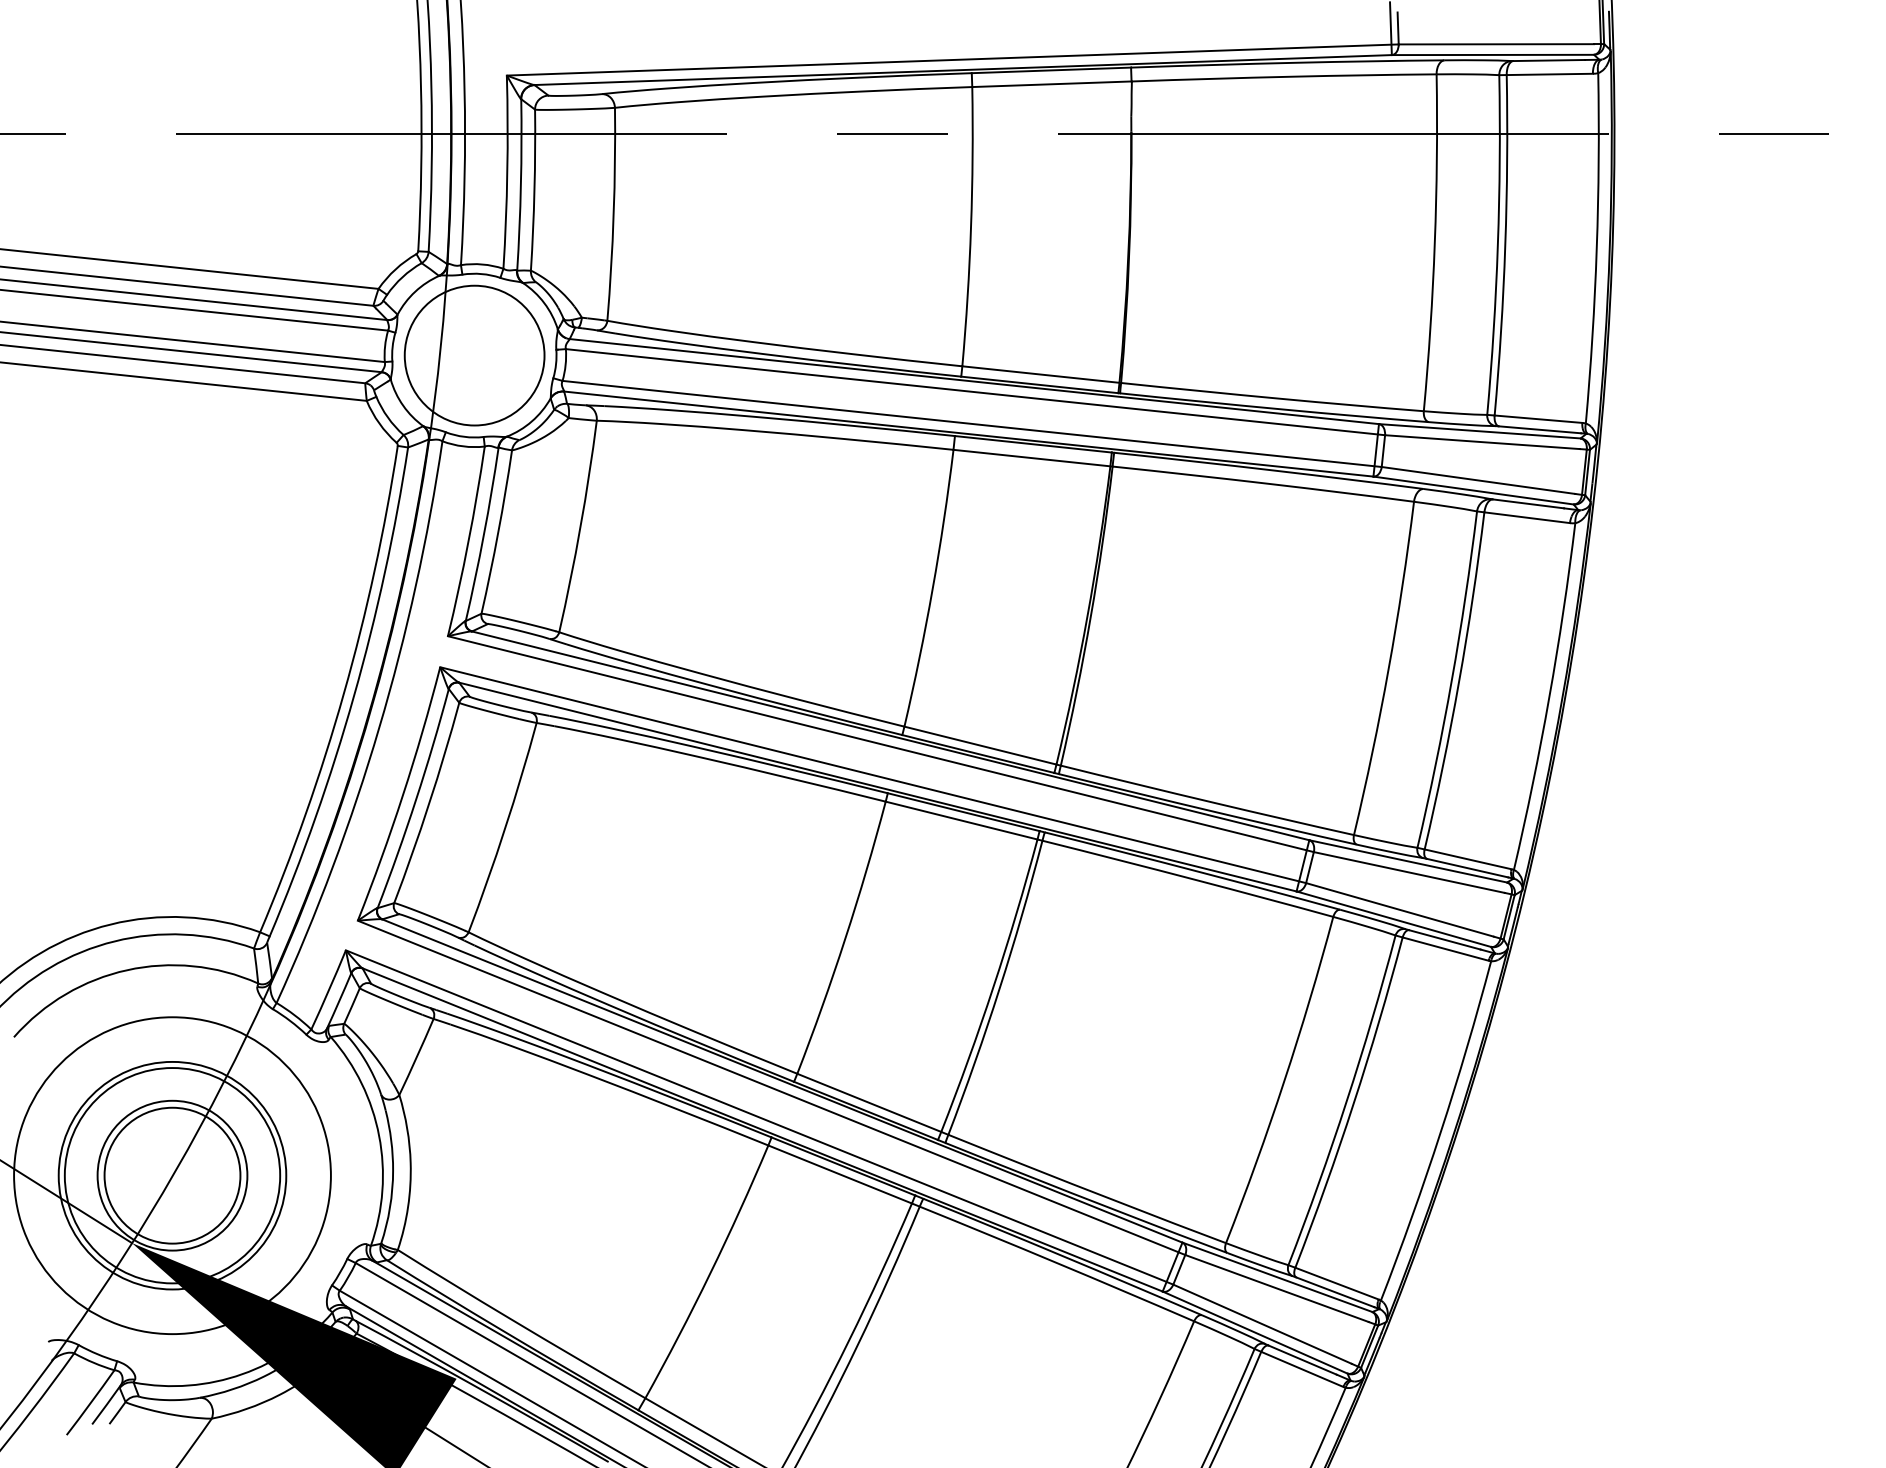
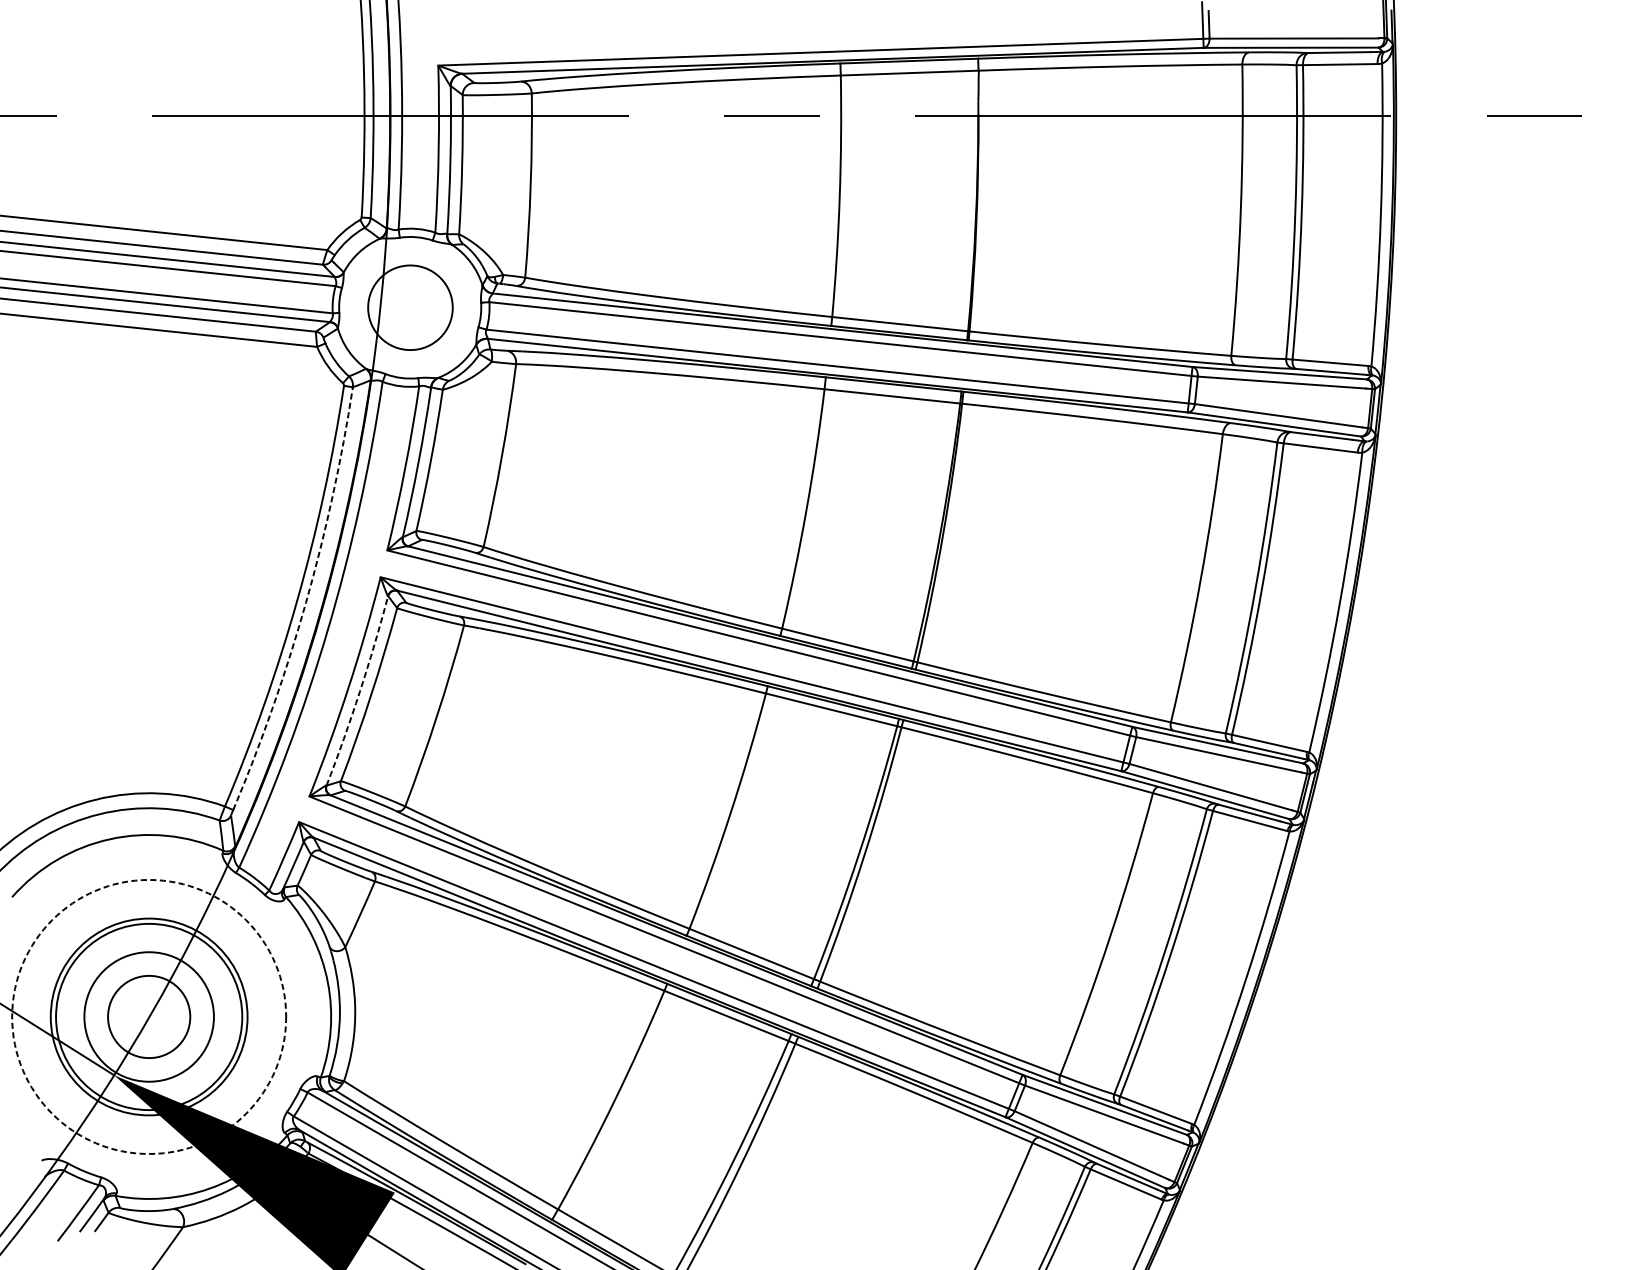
circle: (474, 355) -> (410, 307), size x0.7
arc: (354, 696) -> (306, 602), solid -> dashed
arc: (416, 799) -> (360, 691), solid -> dashed
circle: (172, 1175) -> (149, 1016), size x0.7
circle: (172, 1175) -> (149, 1016), solid -> dashed

